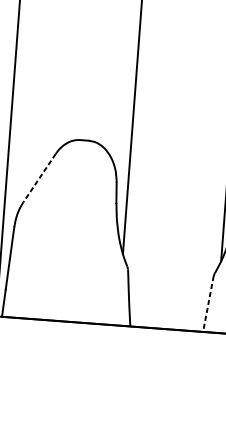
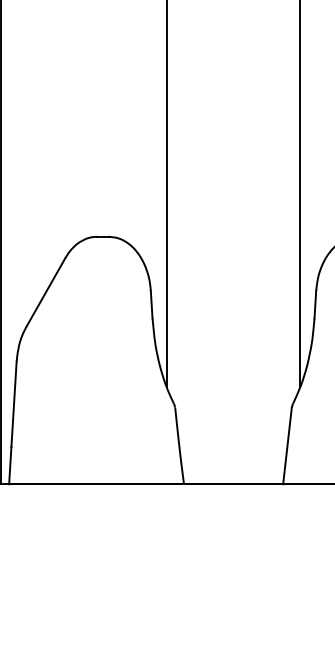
line: (39, 178) -> (45, 292), dashed -> solid
line: (208, 303) -> (287, 445), dashed -> solid

